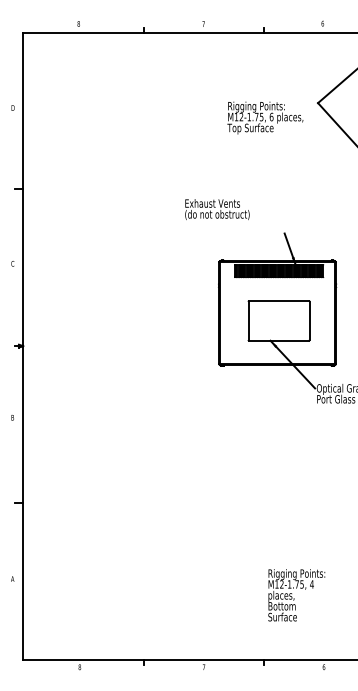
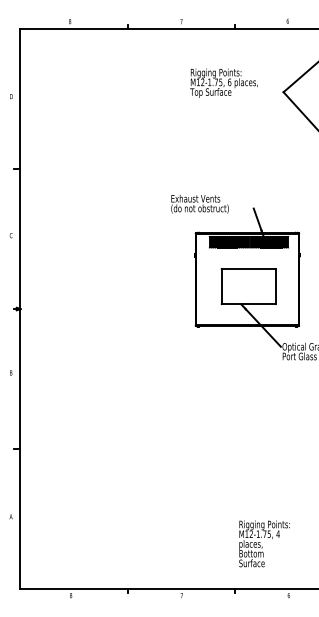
text: (265, 117) -> (224, 82), moved
text: (217, 209) -> (200, 204), moved
text: (296, 595) -> (264, 544), moved

